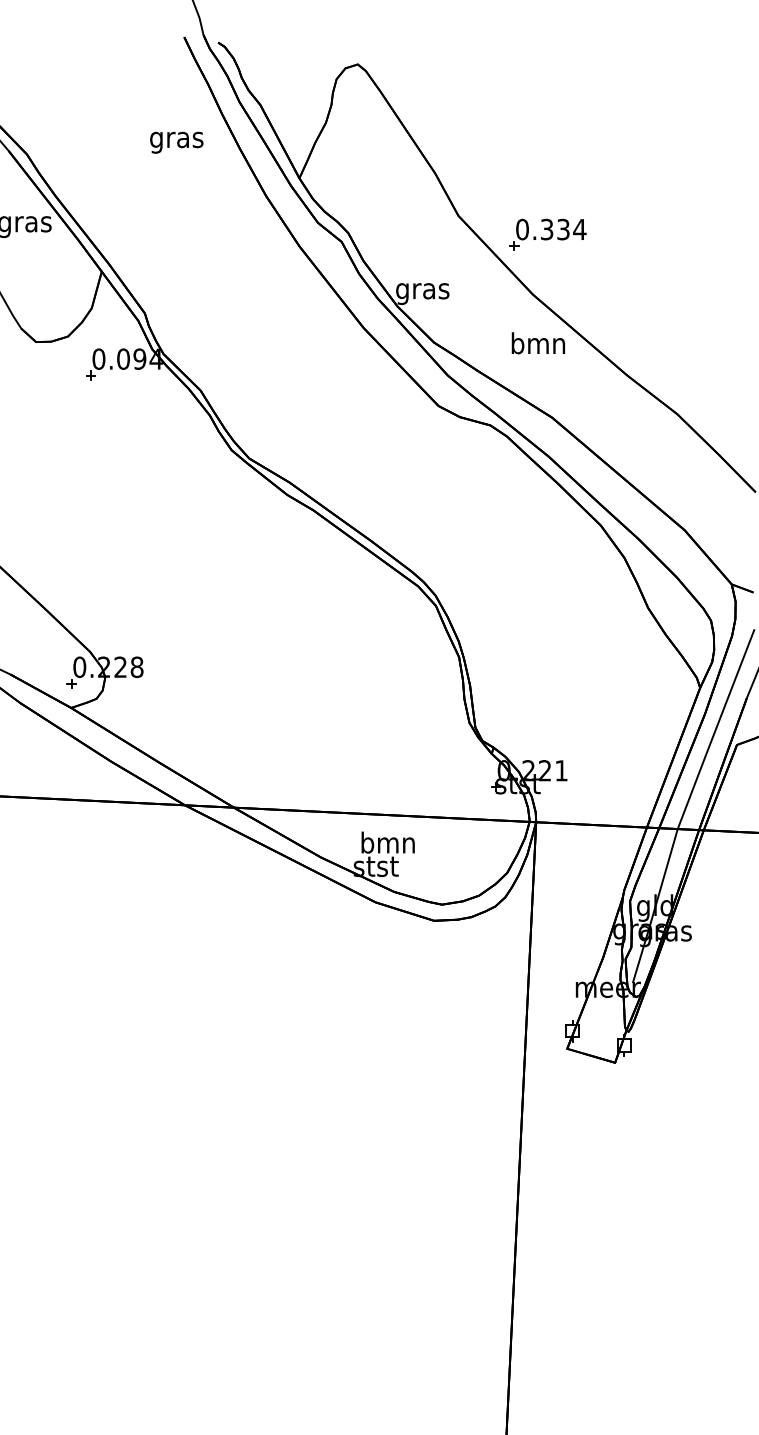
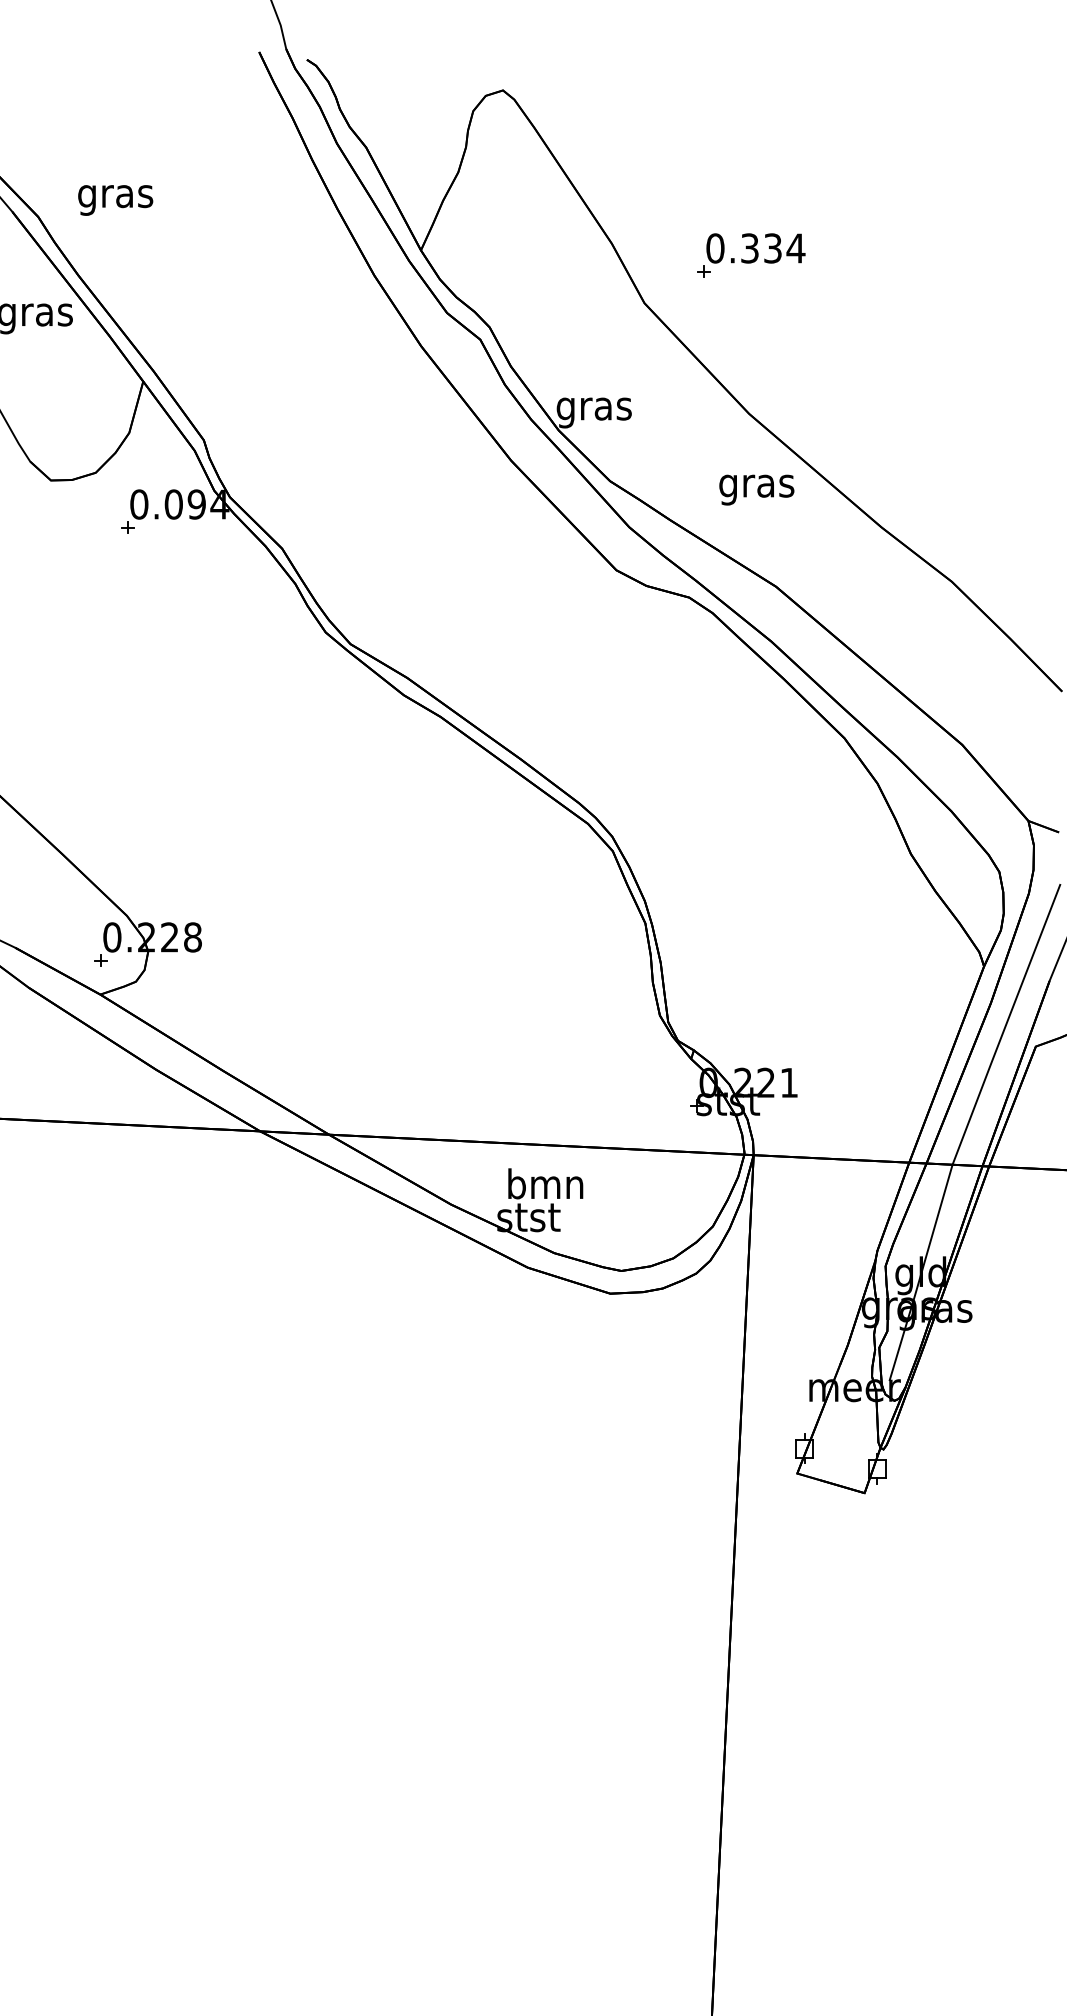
text: (176, 142) -> (115, 200), moved
part: (548, 234) -> (751, 255), moved
text: (538, 345) -> (756, 485), bmn -> gras

